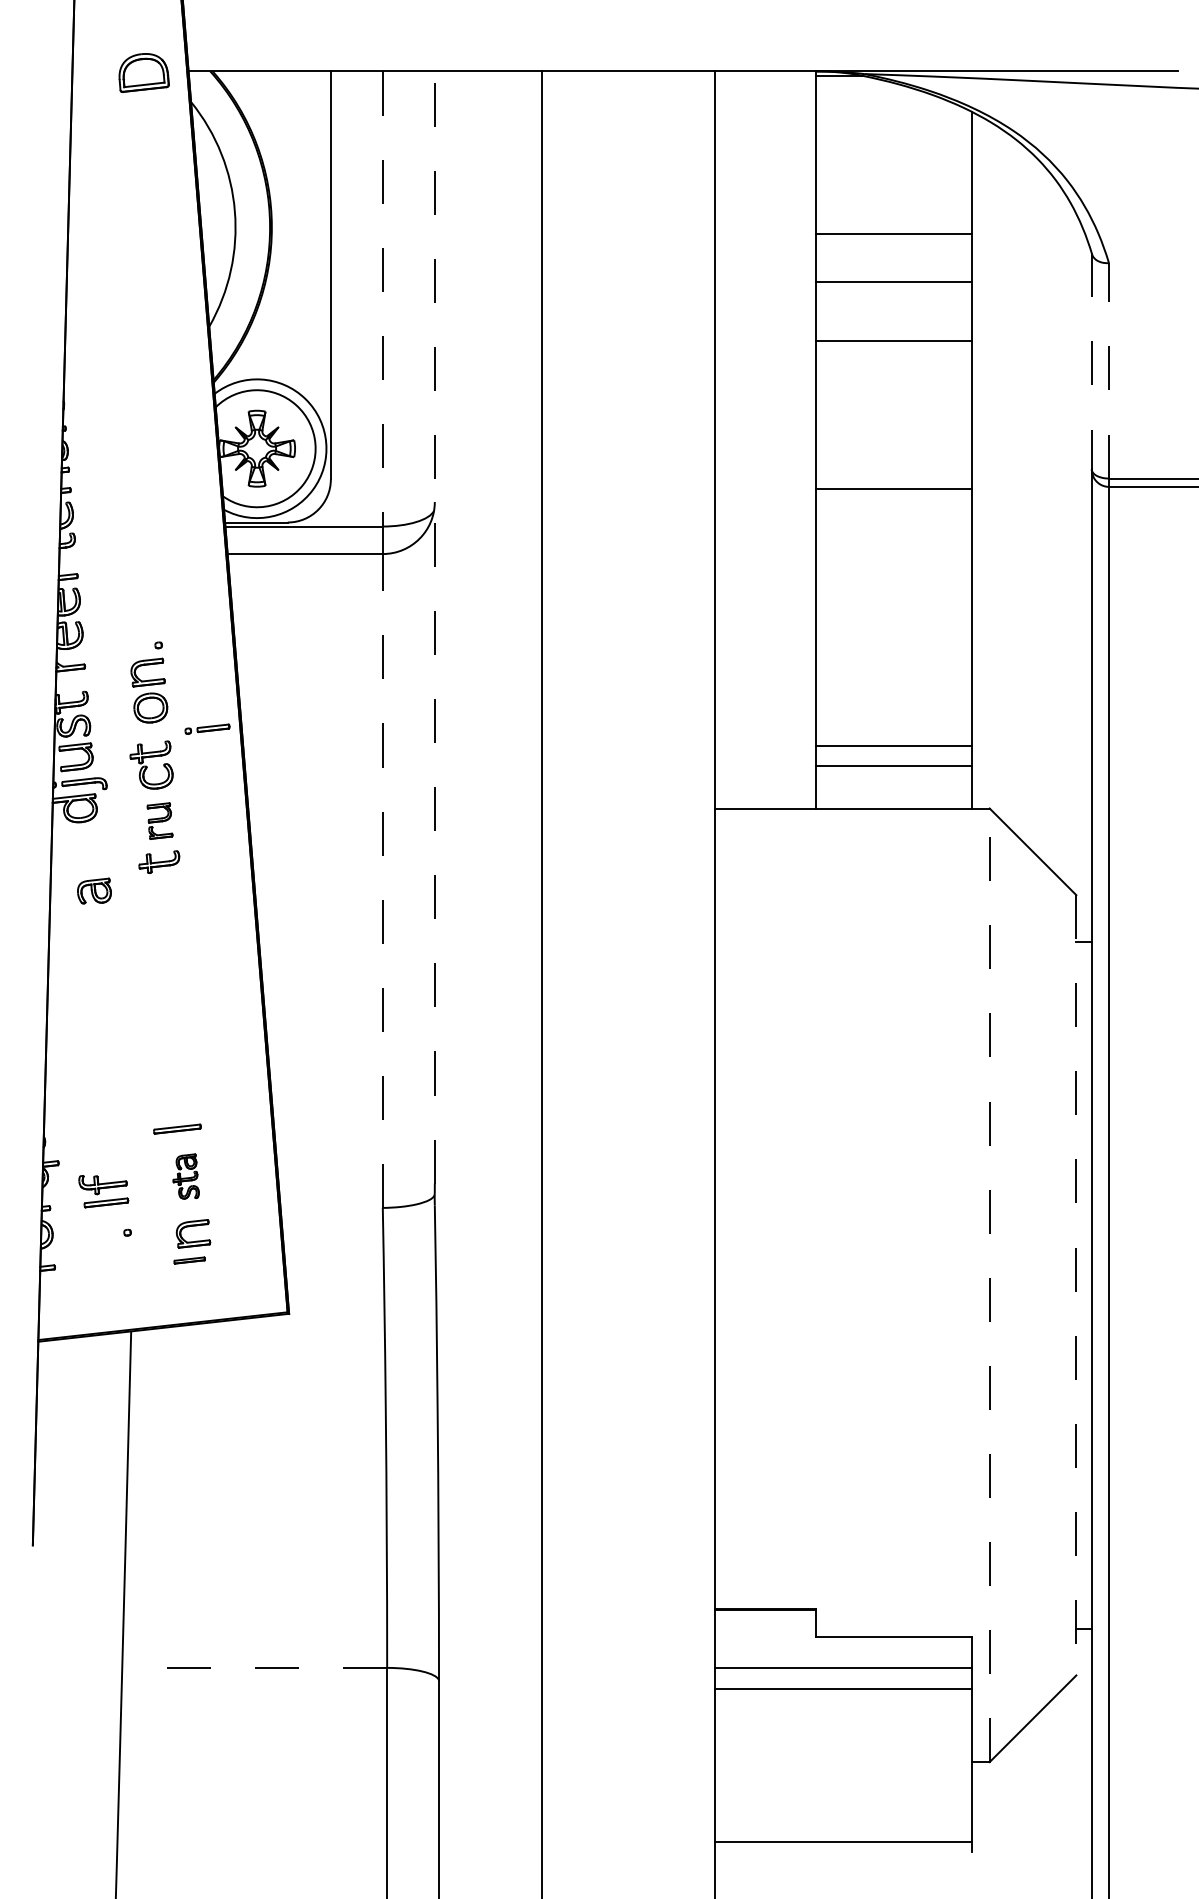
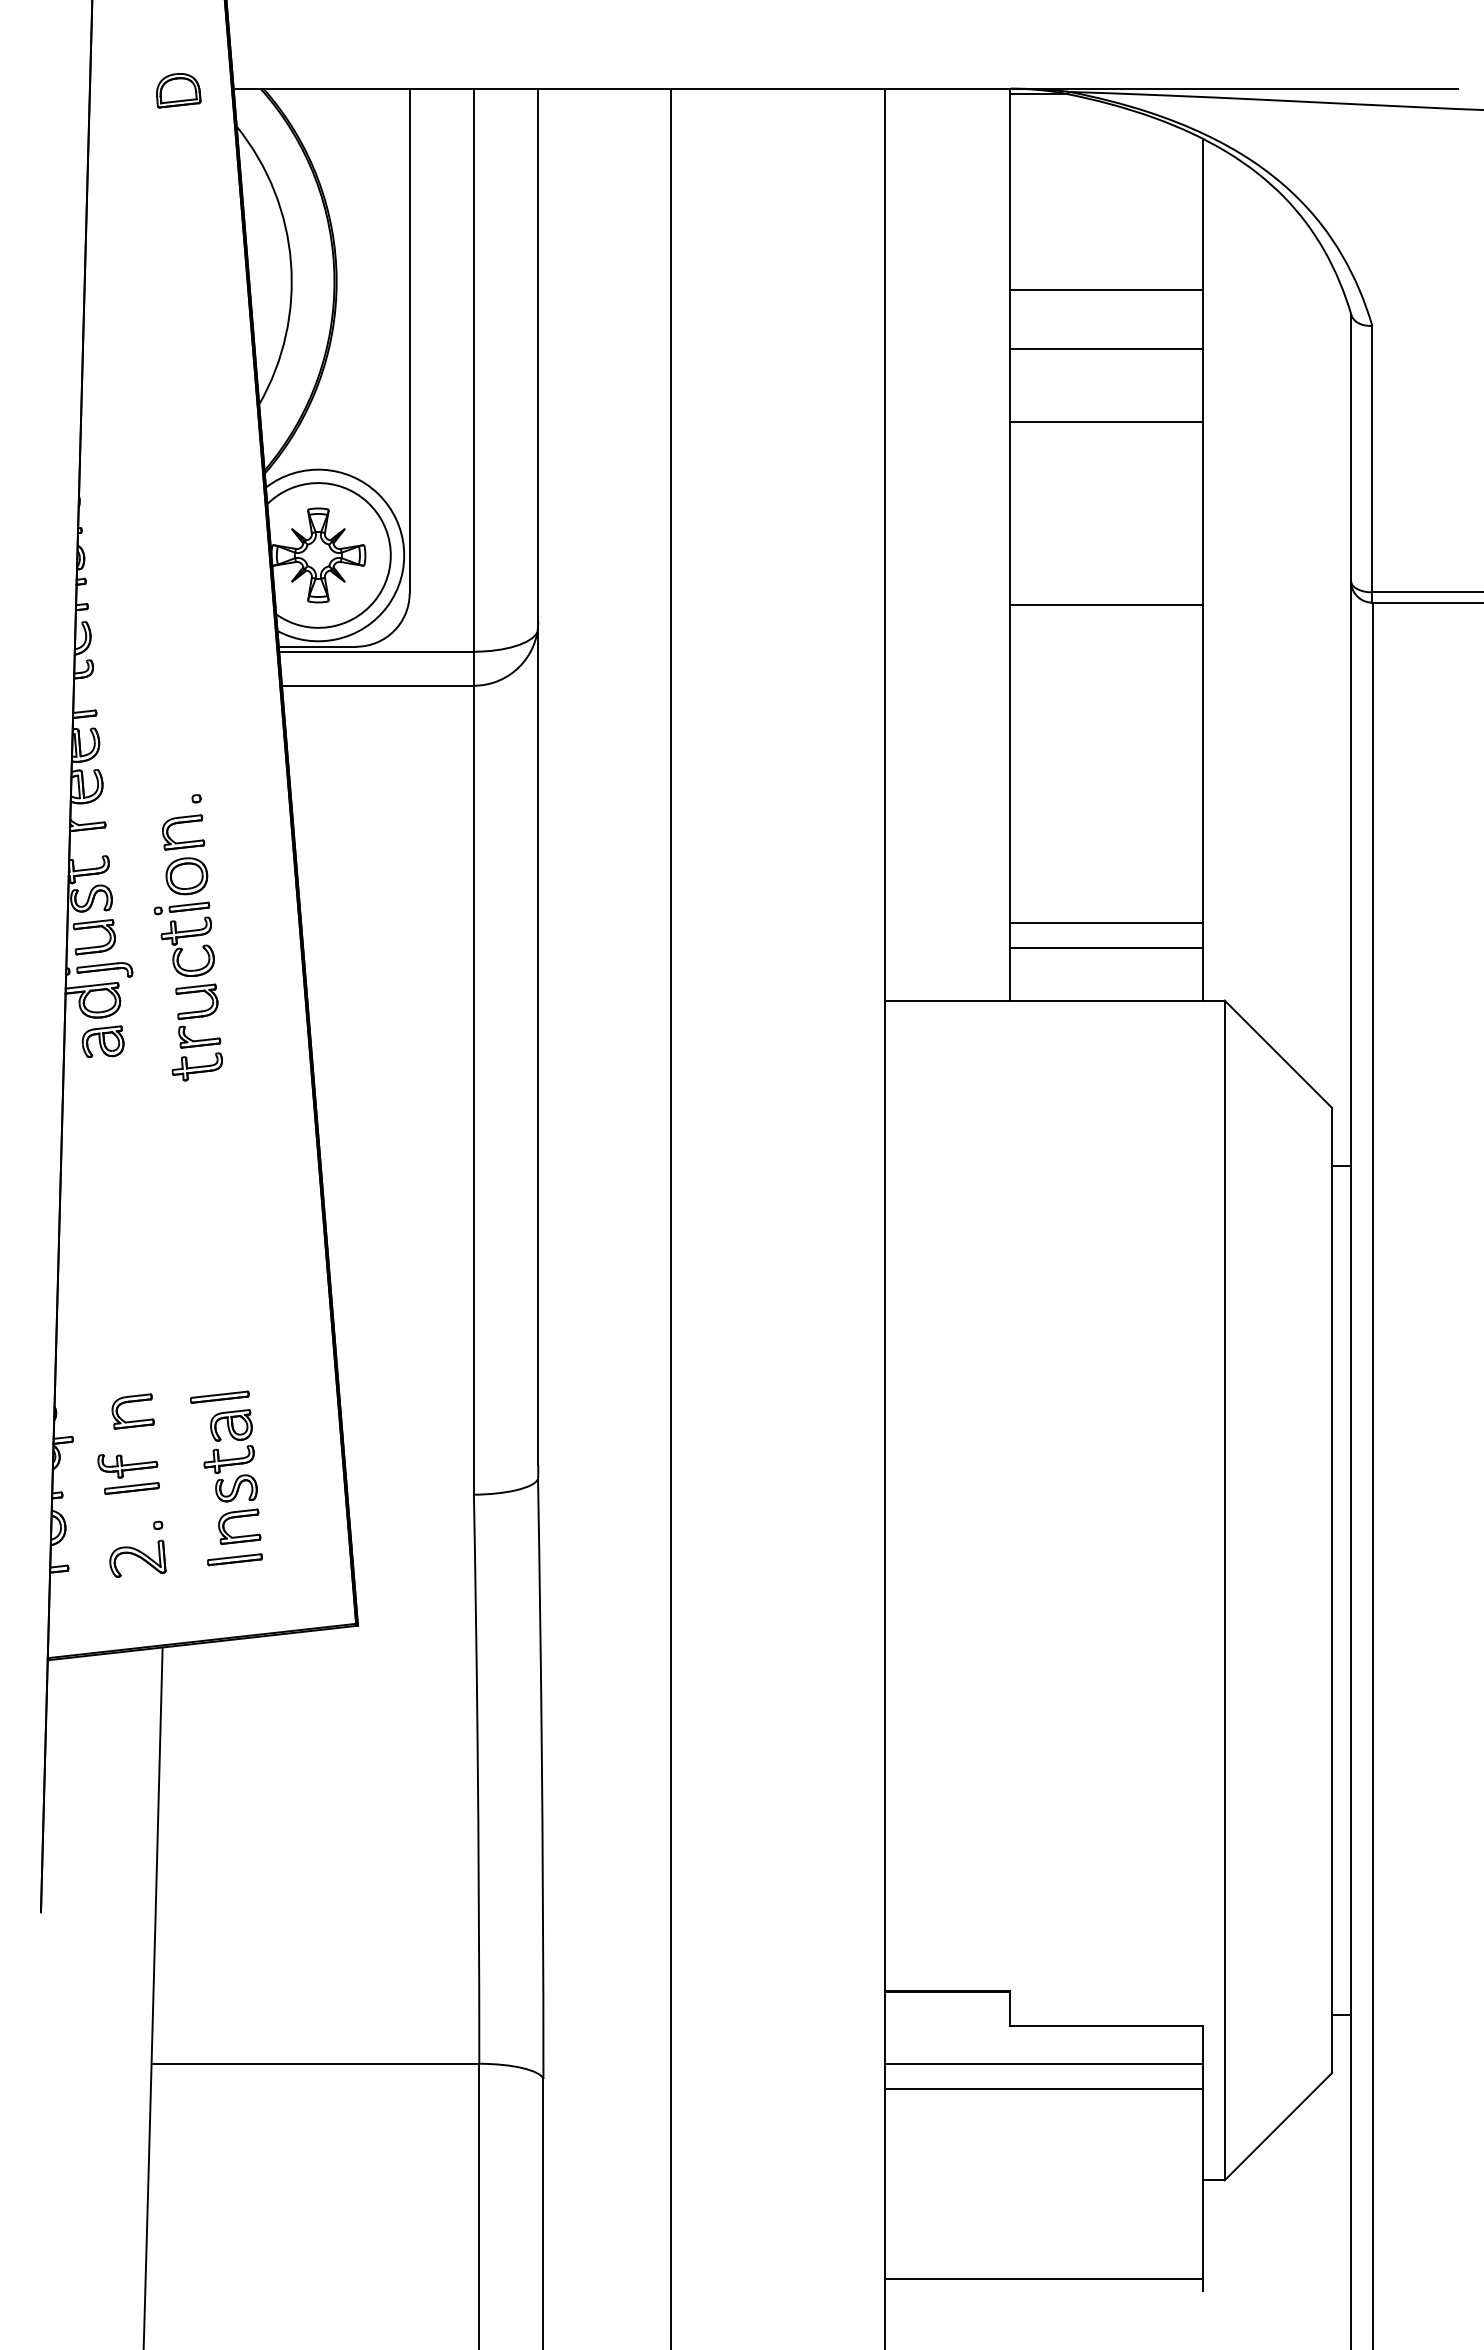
part: (144, 72) -> (178, 90), size x0.71
line: (382, 299) -> (473, 370), dashed -> solid
line: (1092, 361) -> (1351, 447), dashed -> solid
line: (1109, 370) -> (1372, 458), dashed -> solid
line: (435, 627) -> (538, 776), dashed -> solid
part: (207, 729) -> (181, 908), moved
part: (160, 820) -> (198, 1015), size x1.43
line: (382, 880) -> (473, 1089), dashed -> solid
part: (93, 890) -> (102, 1041), moved
part: (106, 1133) -> (132, 1402), added
part: (186, 1176) -> (230, 1455), size x1.67
part: (110, 1259) -> (137, 1558), added
part: (189, 1260) -> (234, 1559), size x1.43
line: (989, 1285) -> (1224, 1590), dashed -> solid
line: (1075, 1285) -> (1331, 1590), dashed -> solid
line: (254, 1667) -> (315, 2063), dashed -> solid

